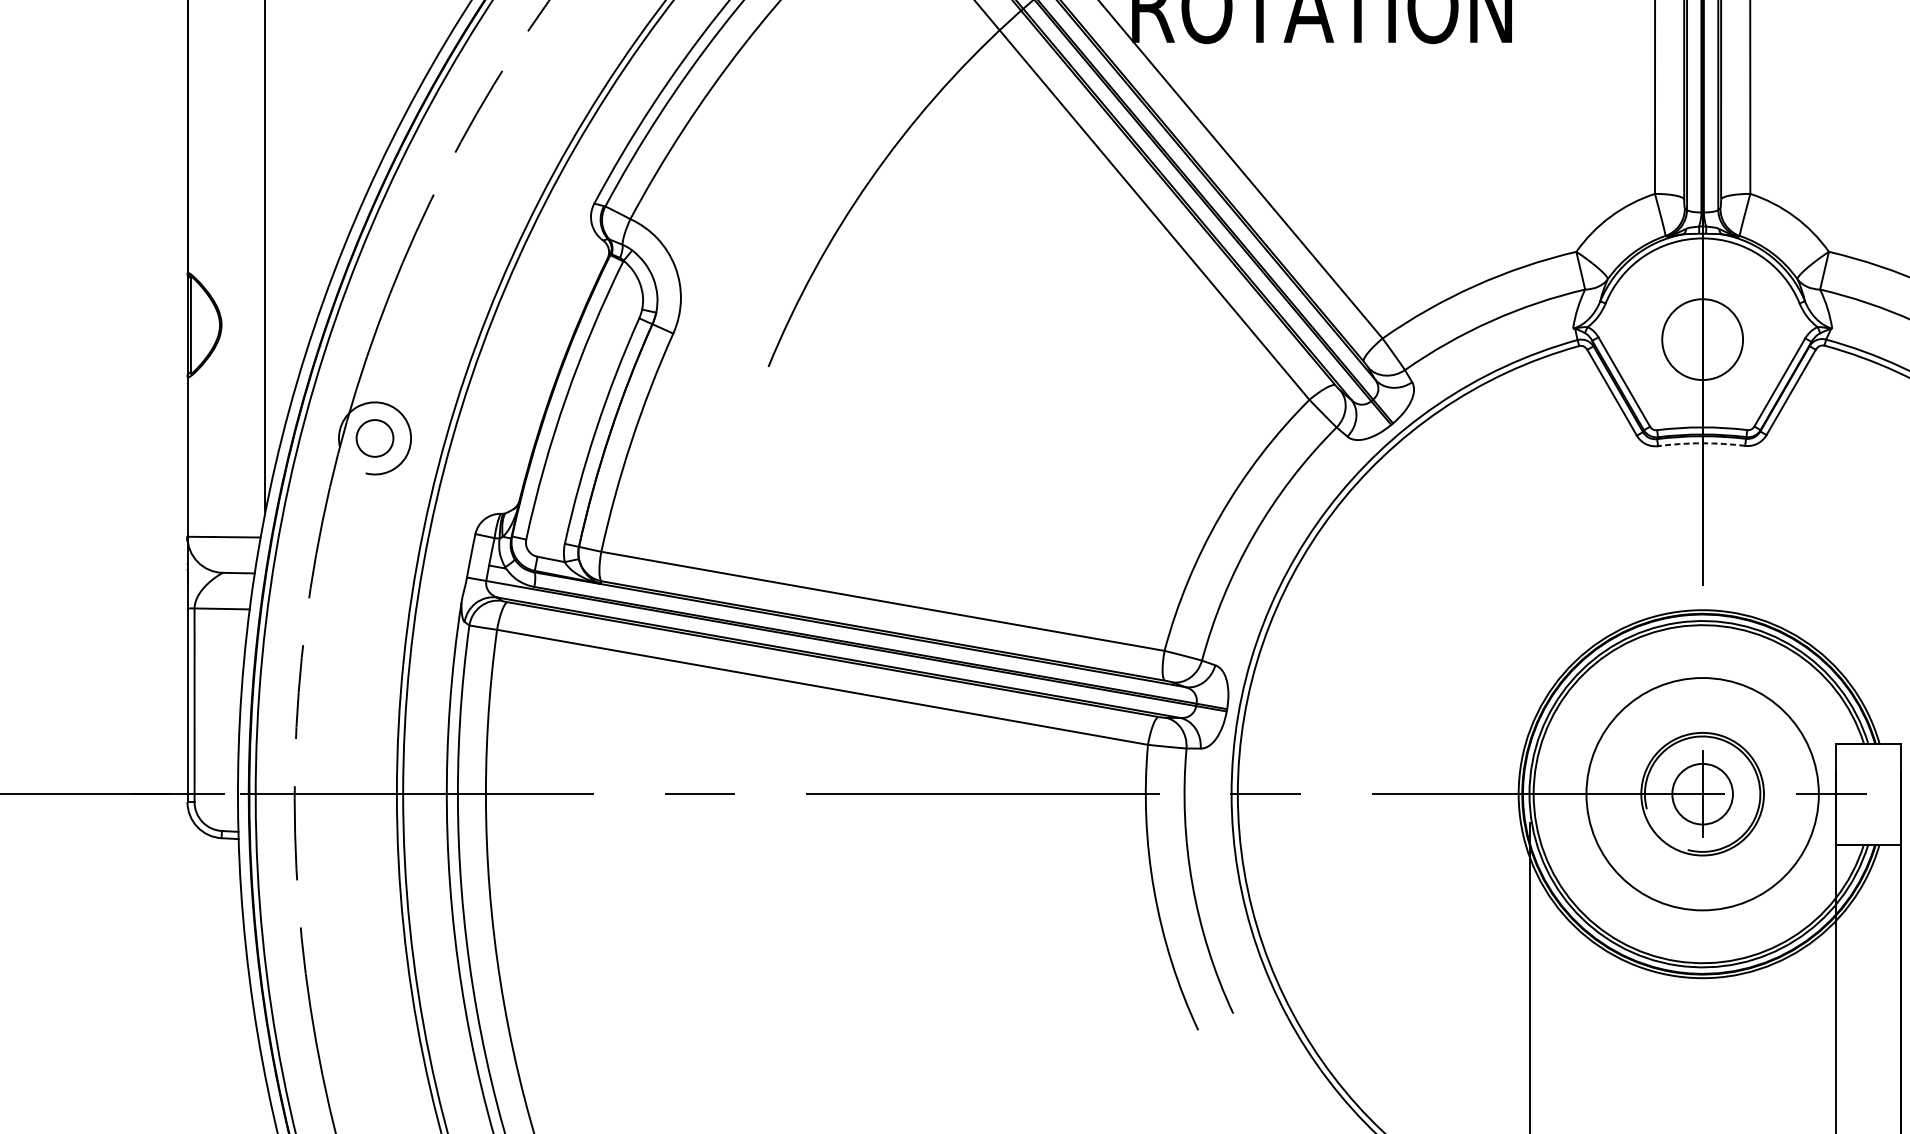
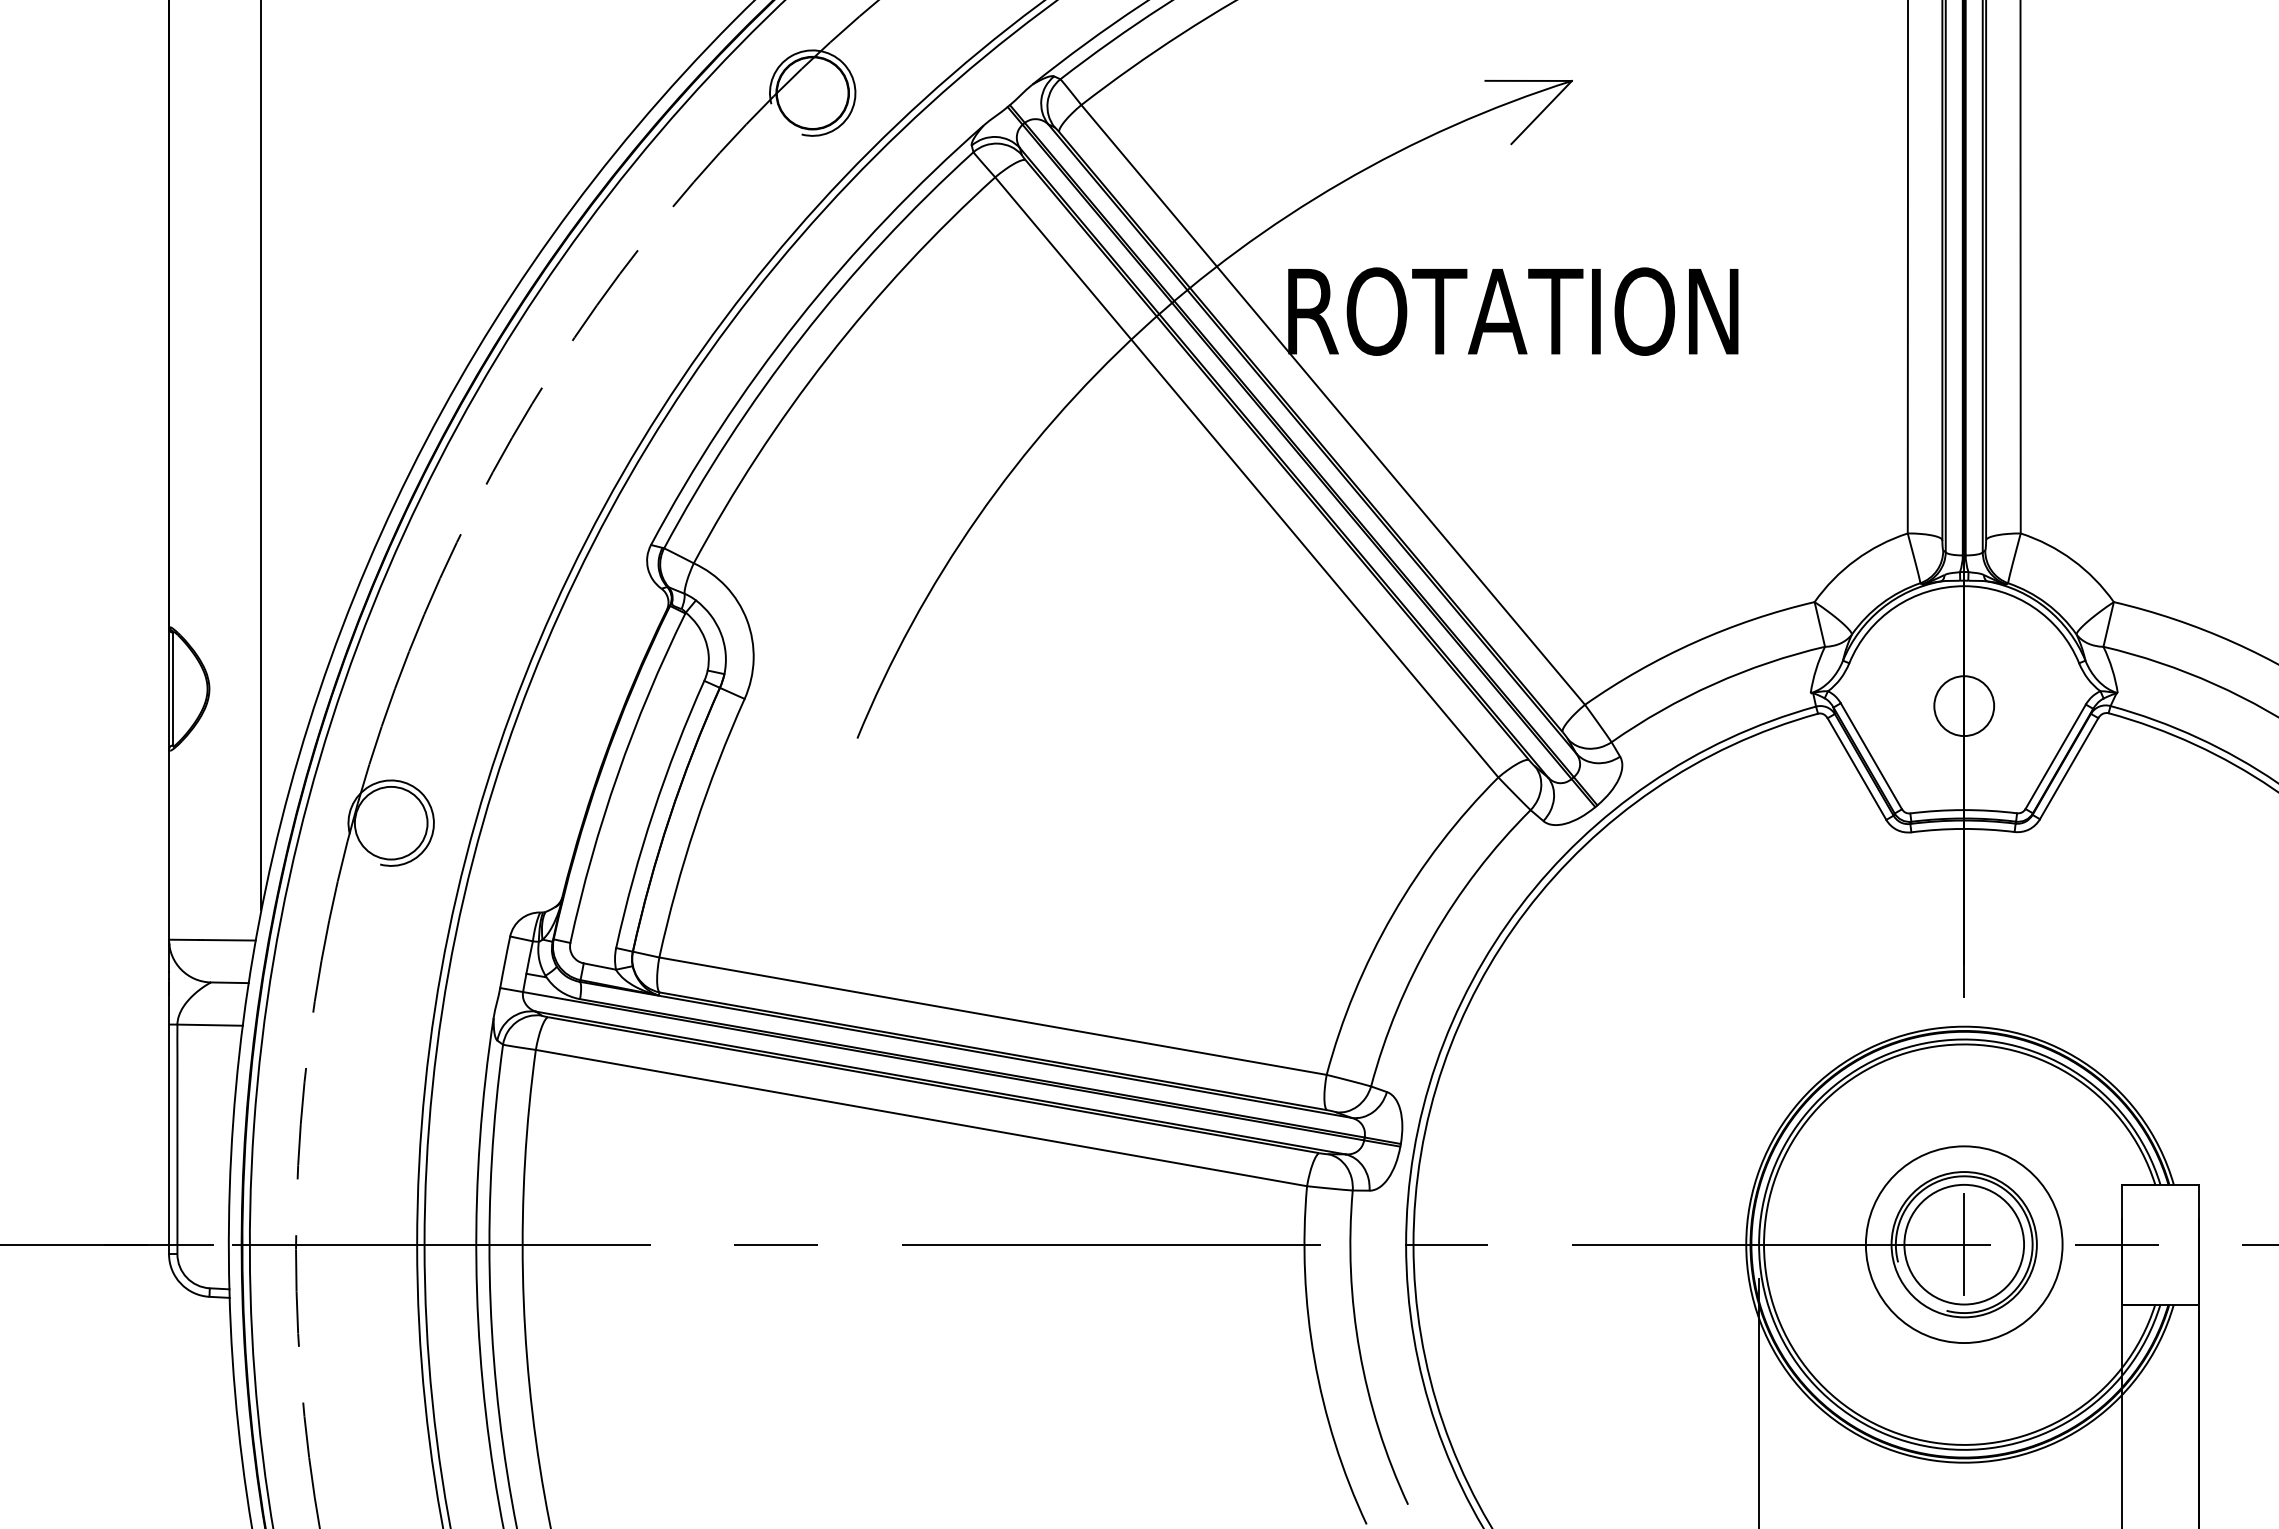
circle: (1702, 339) -> (1964, 706), size x0.62
circle: (374, 437) -> (390, 822), size x1.67
arc: (1702, 442) -> (1963, 828), dashed -> solid
circle: (1702, 794) -> (1963, 1244), size x0.71
circle: (1702, 794) -> (1964, 1244), size x1.67

